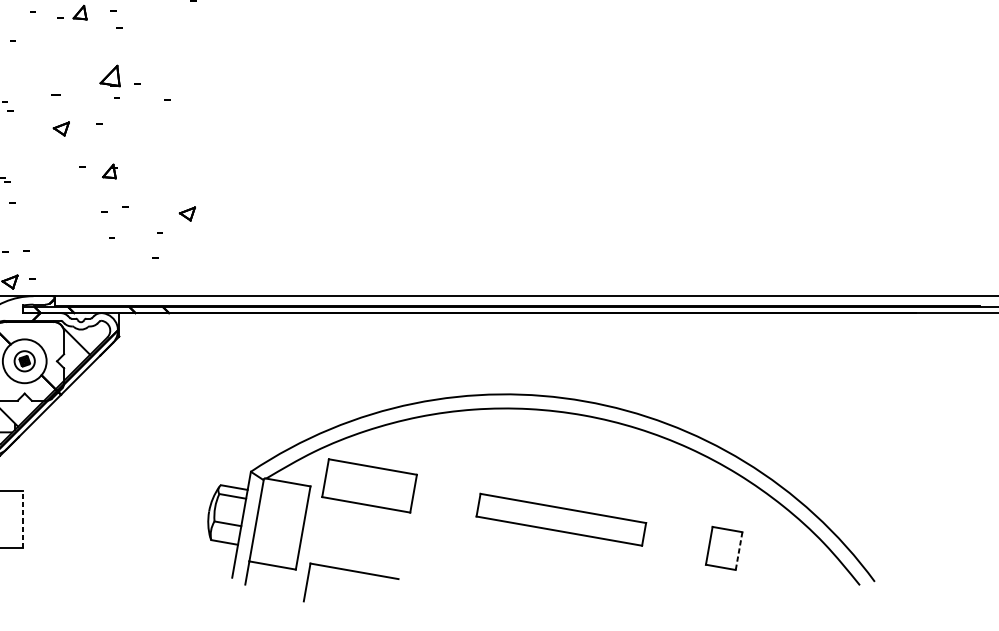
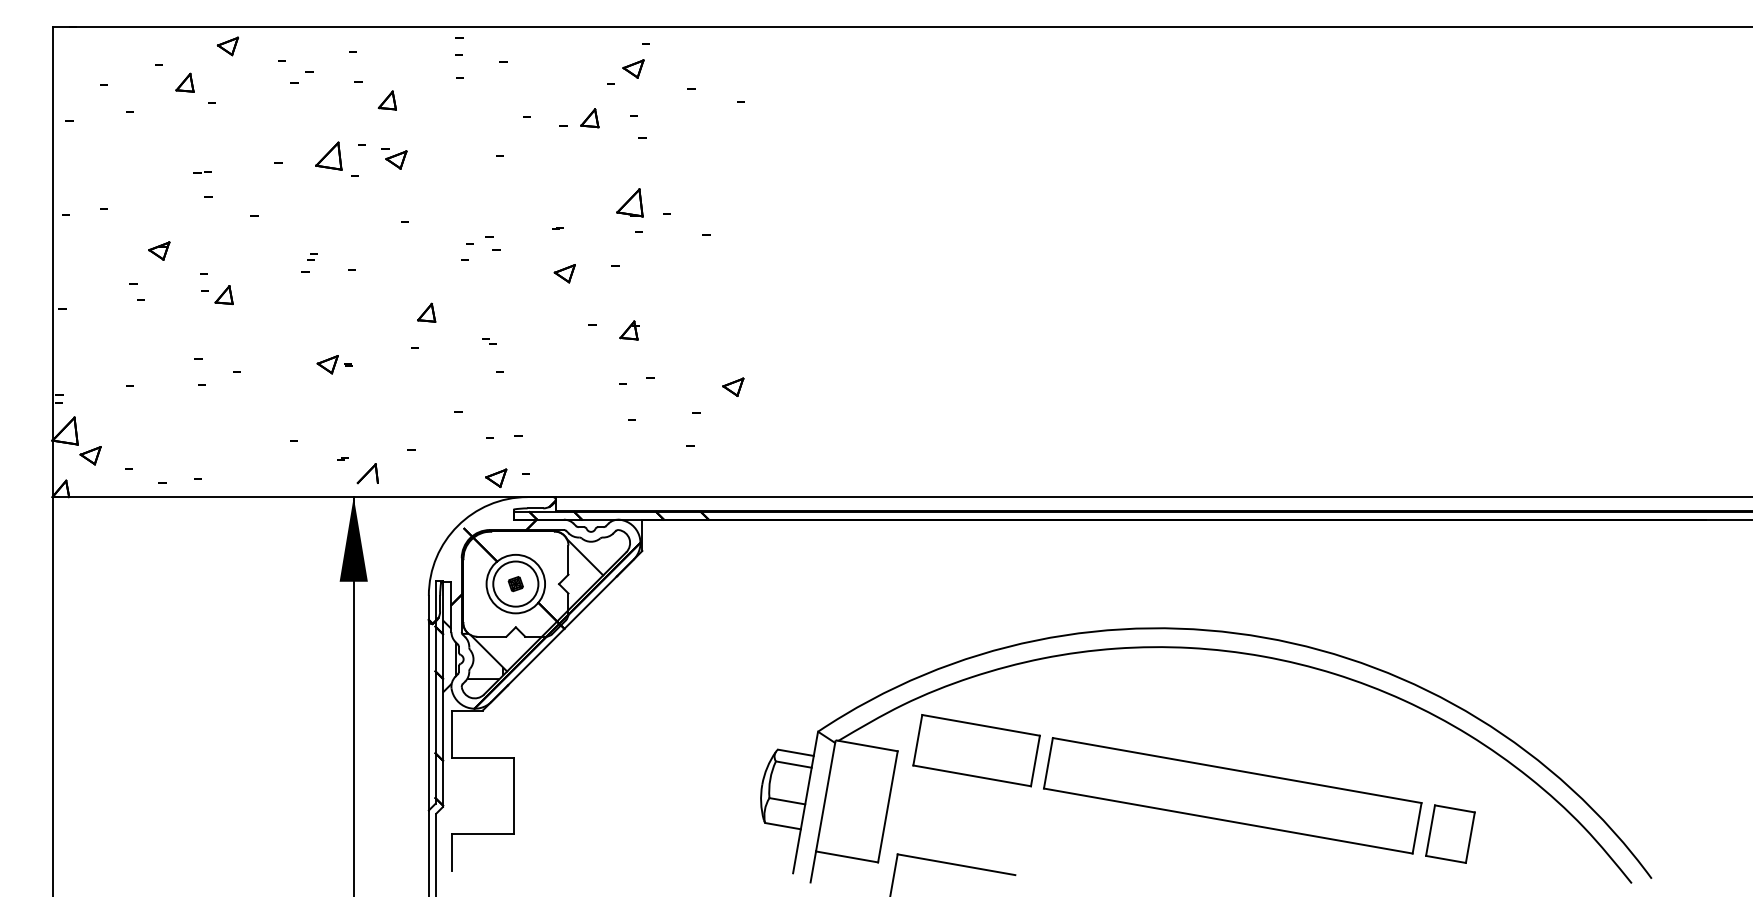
circle: (24, 360) -> (515, 583), size x1.67
line: (22, 519) -> (513, 795), dashed -> solid
part: (561, 519) -> (1232, 795), size x1.67
line: (739, 550) -> (1470, 837), dashed -> solid

